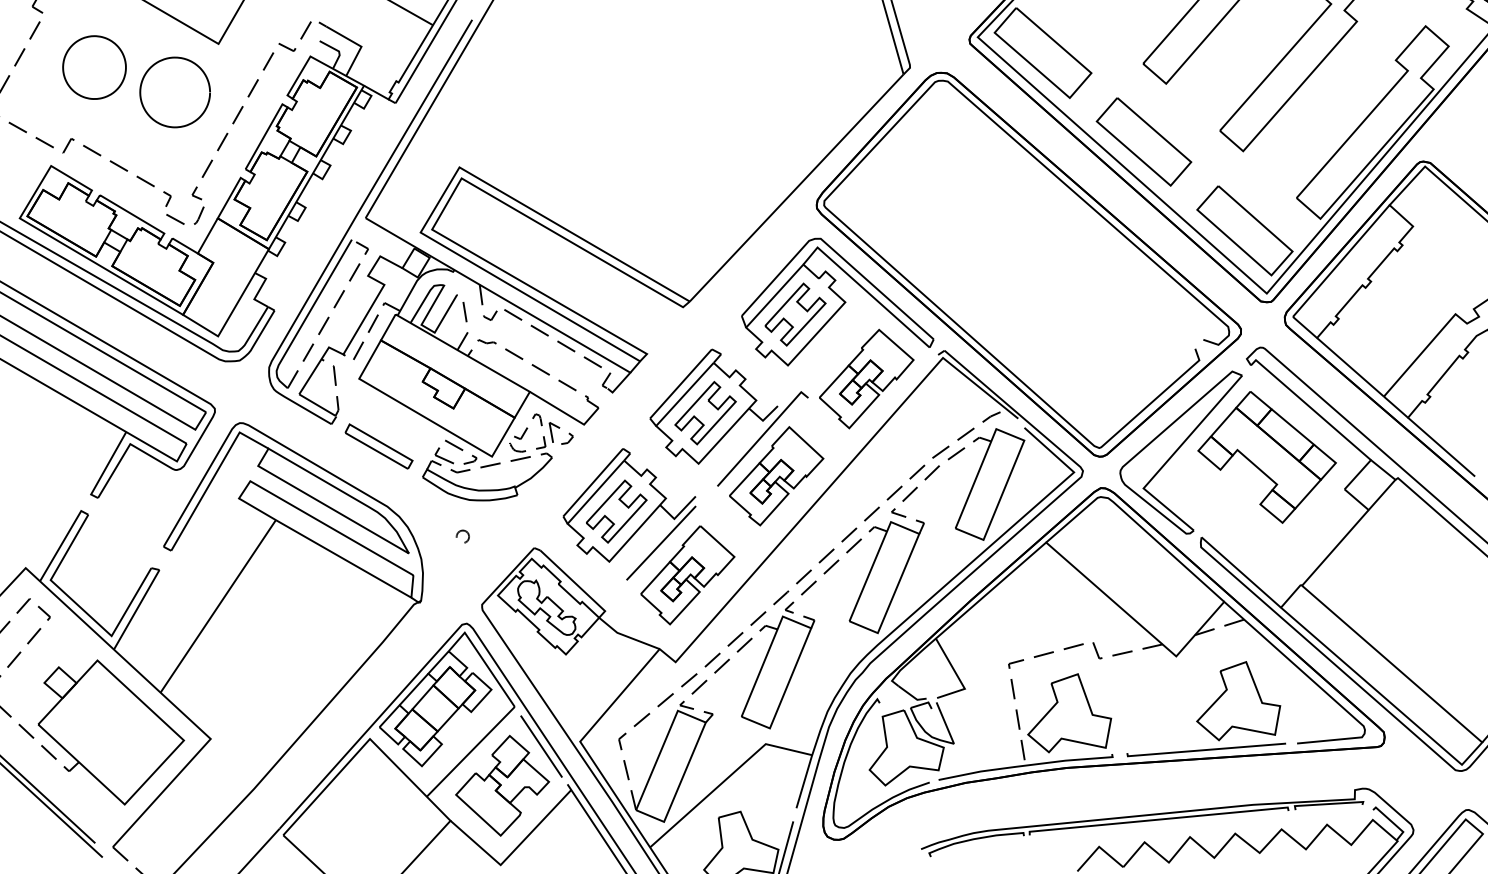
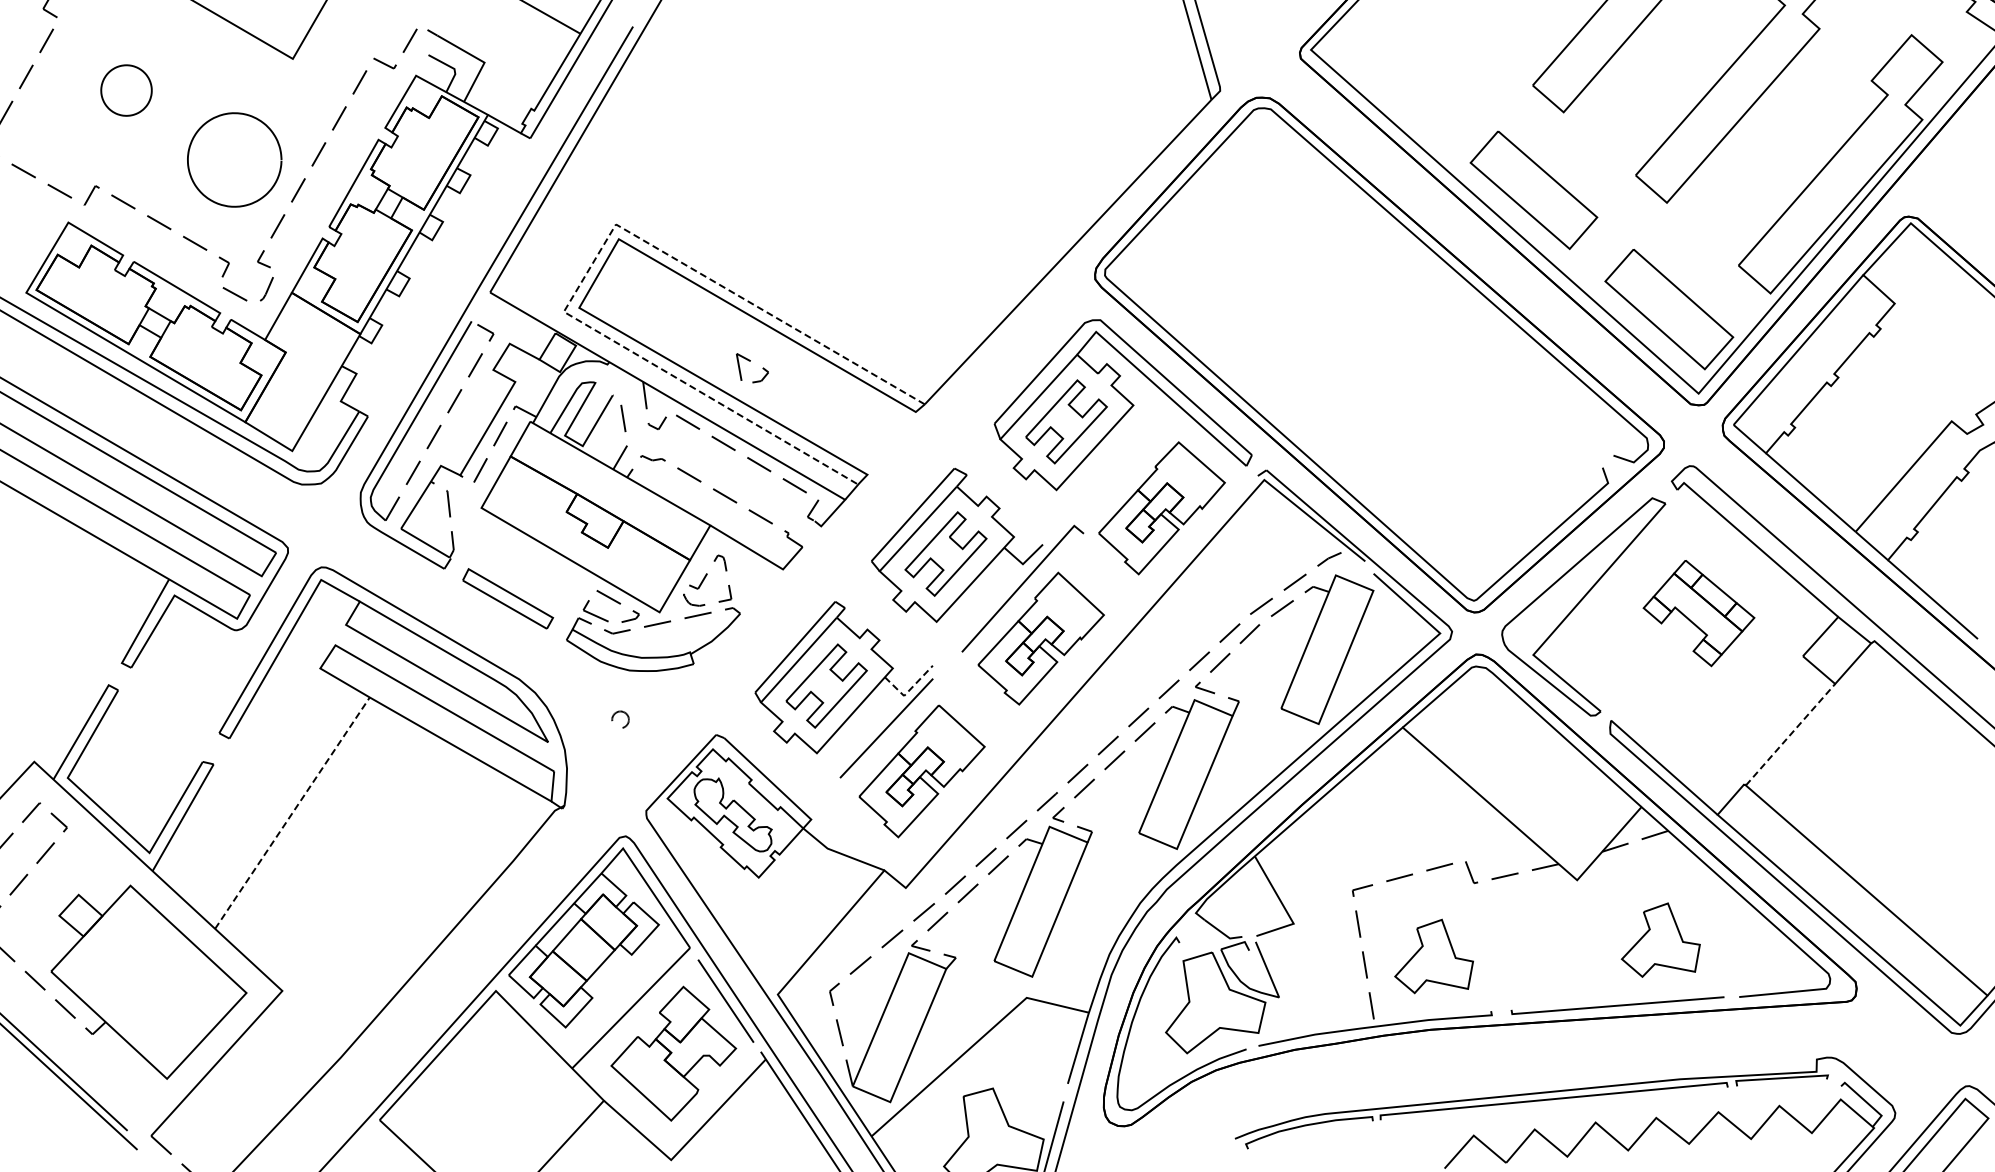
part: (1043, 53) -> (1398, 71), removed
curve: (163, 60) -> (218, 117), moved
part: (94, 67) -> (126, 90), size x0.6
line: (443, 195) -> (594, 261), solid -> dashed
part: (559, 428) -> (750, 361), moved
part: (1266, 457) -> (1698, 613), size x0.6
line: (677, 514) -> (908, 690), solid -> dashed
line: (1335, 547) -> (1790, 734), solid -> dashed
line: (218, 605) -> (292, 812), solid -> dashed
part: (1238, 700) -> (1660, 939), size x0.7
part: (1069, 713) -> (1433, 956), size x0.7

